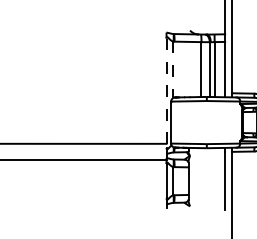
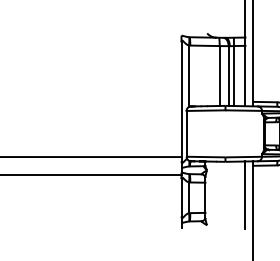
line: (173, 70) -> (189, 77), dashed -> solid
line: (166, 93) -> (181, 102), dashed -> solid

